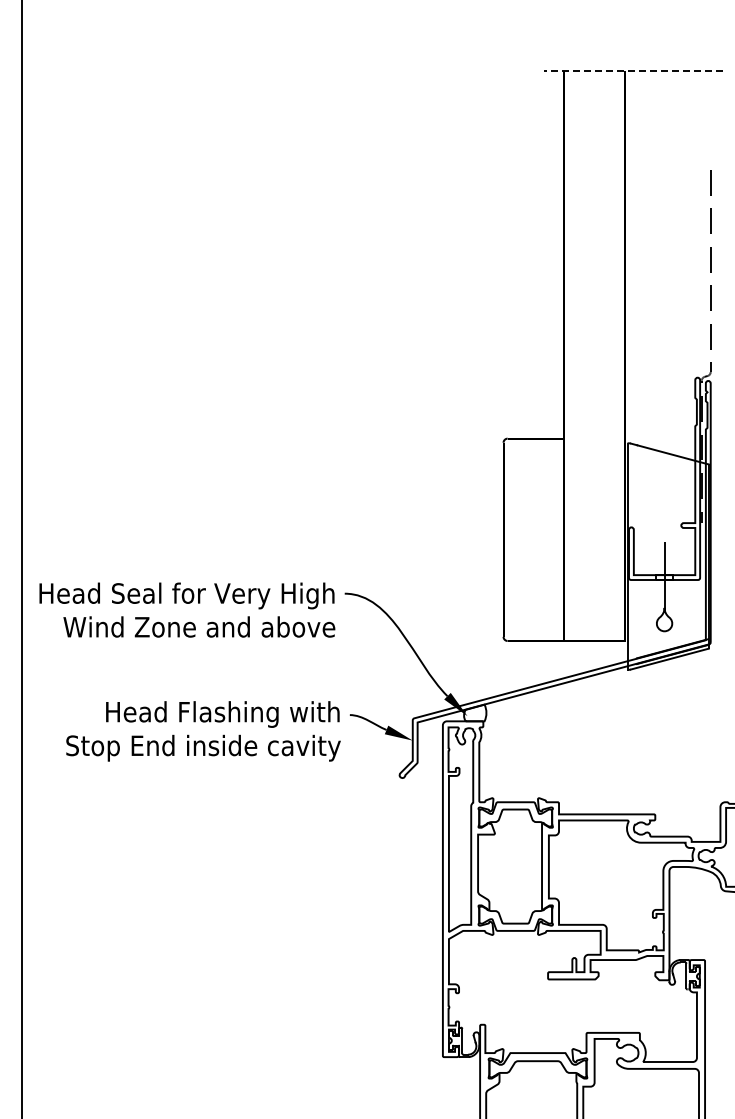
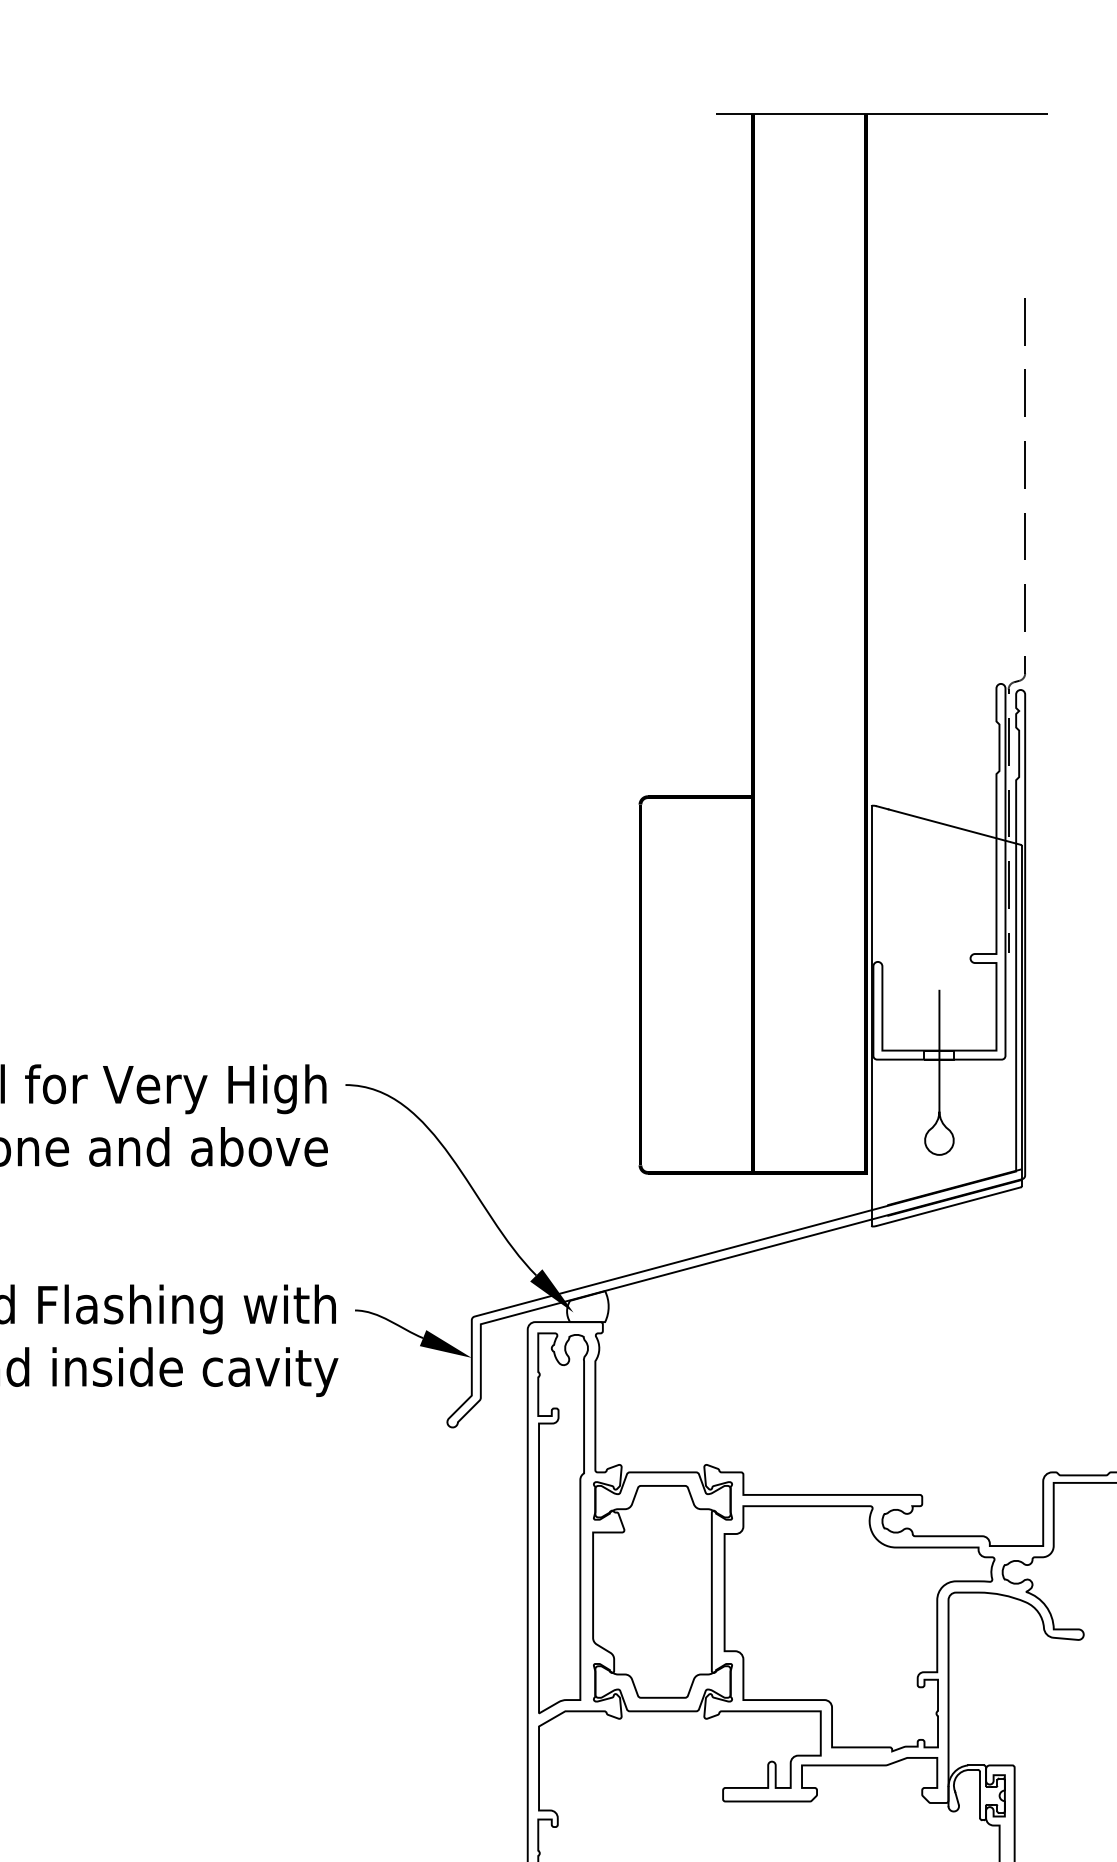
line: (632, 70) -> (879, 113), dashed -> solid

